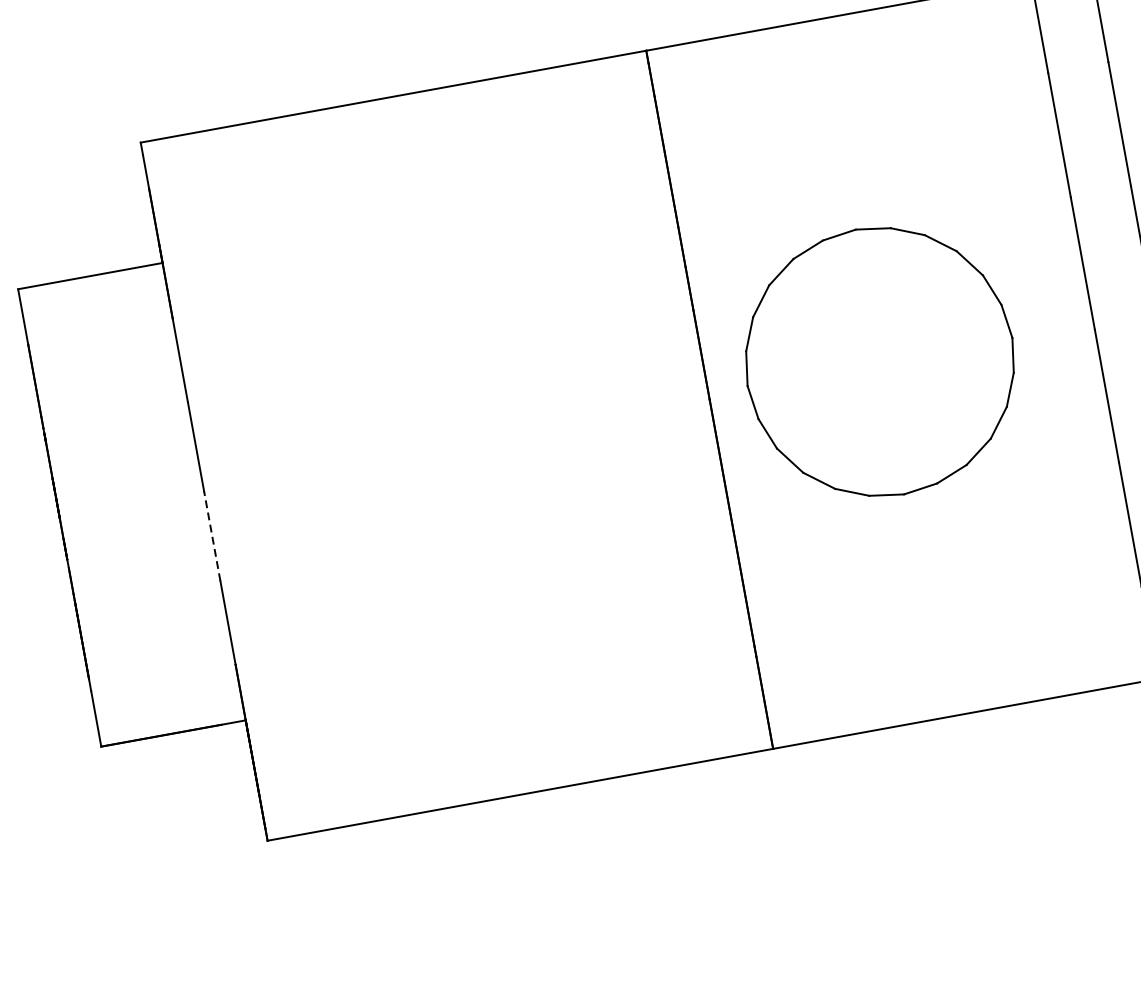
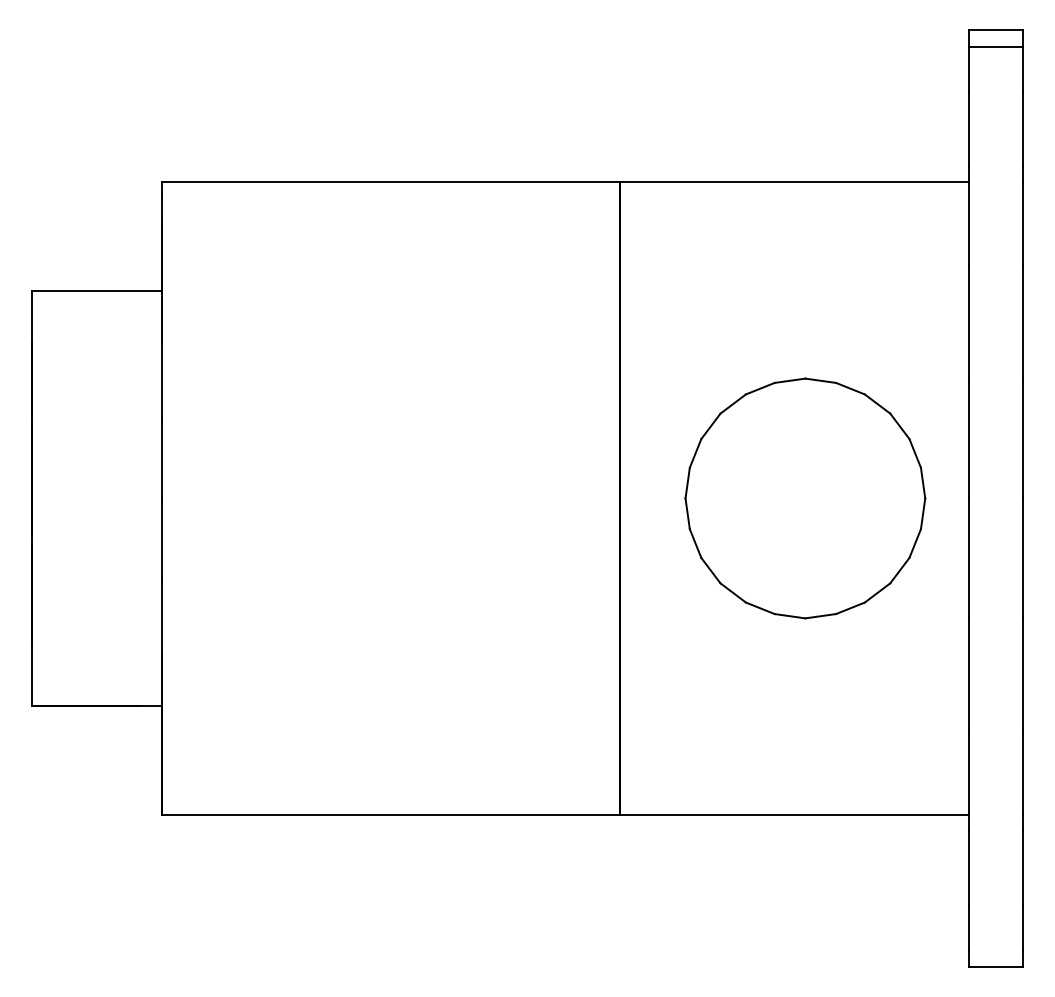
part: (880, 362) -> (805, 498), moved
line: (212, 535) -> (162, 538), dashed -> solid

